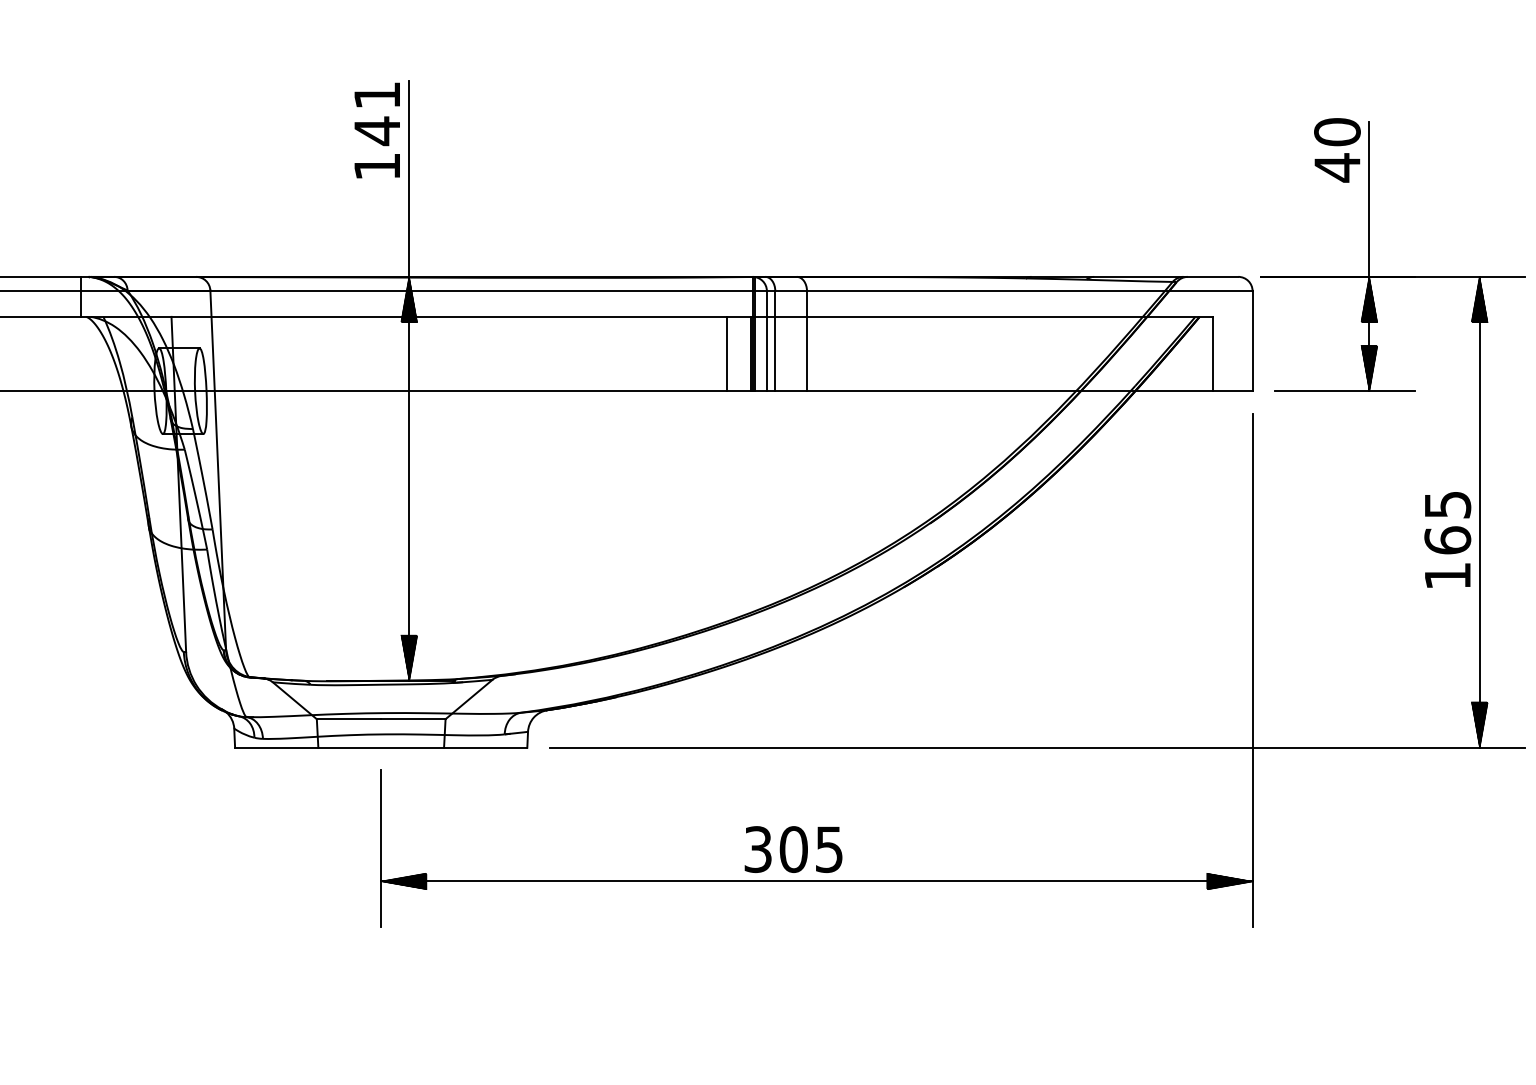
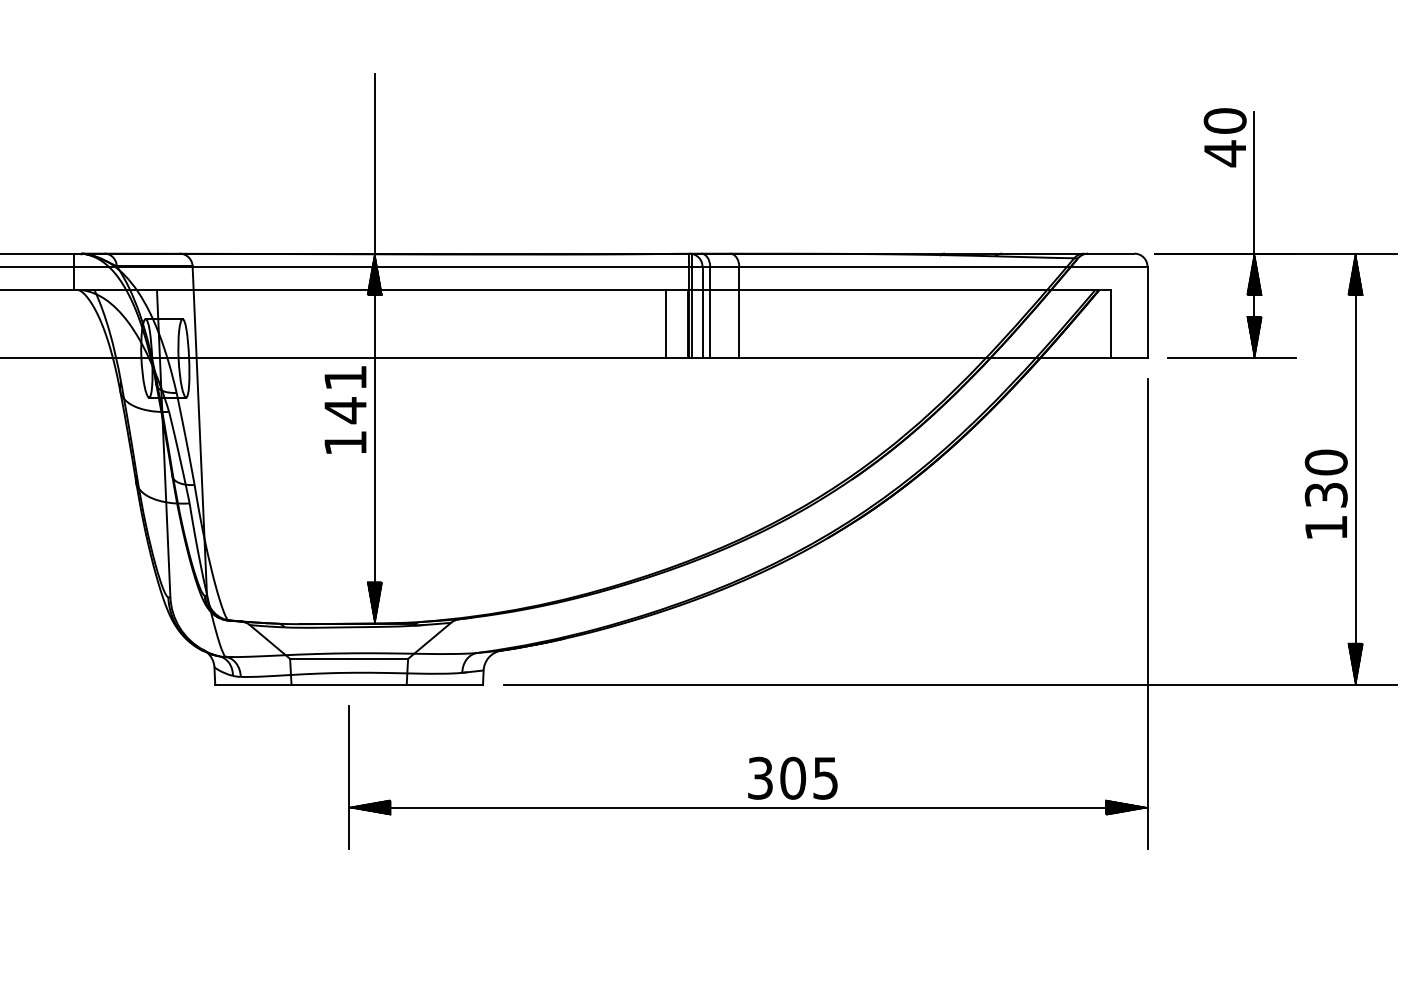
text: (376, 130) -> (344, 409), moved
text: (1447, 522) -> (1326, 478), 165 -> 130
text: (793, 849) -> (792, 778), moved

